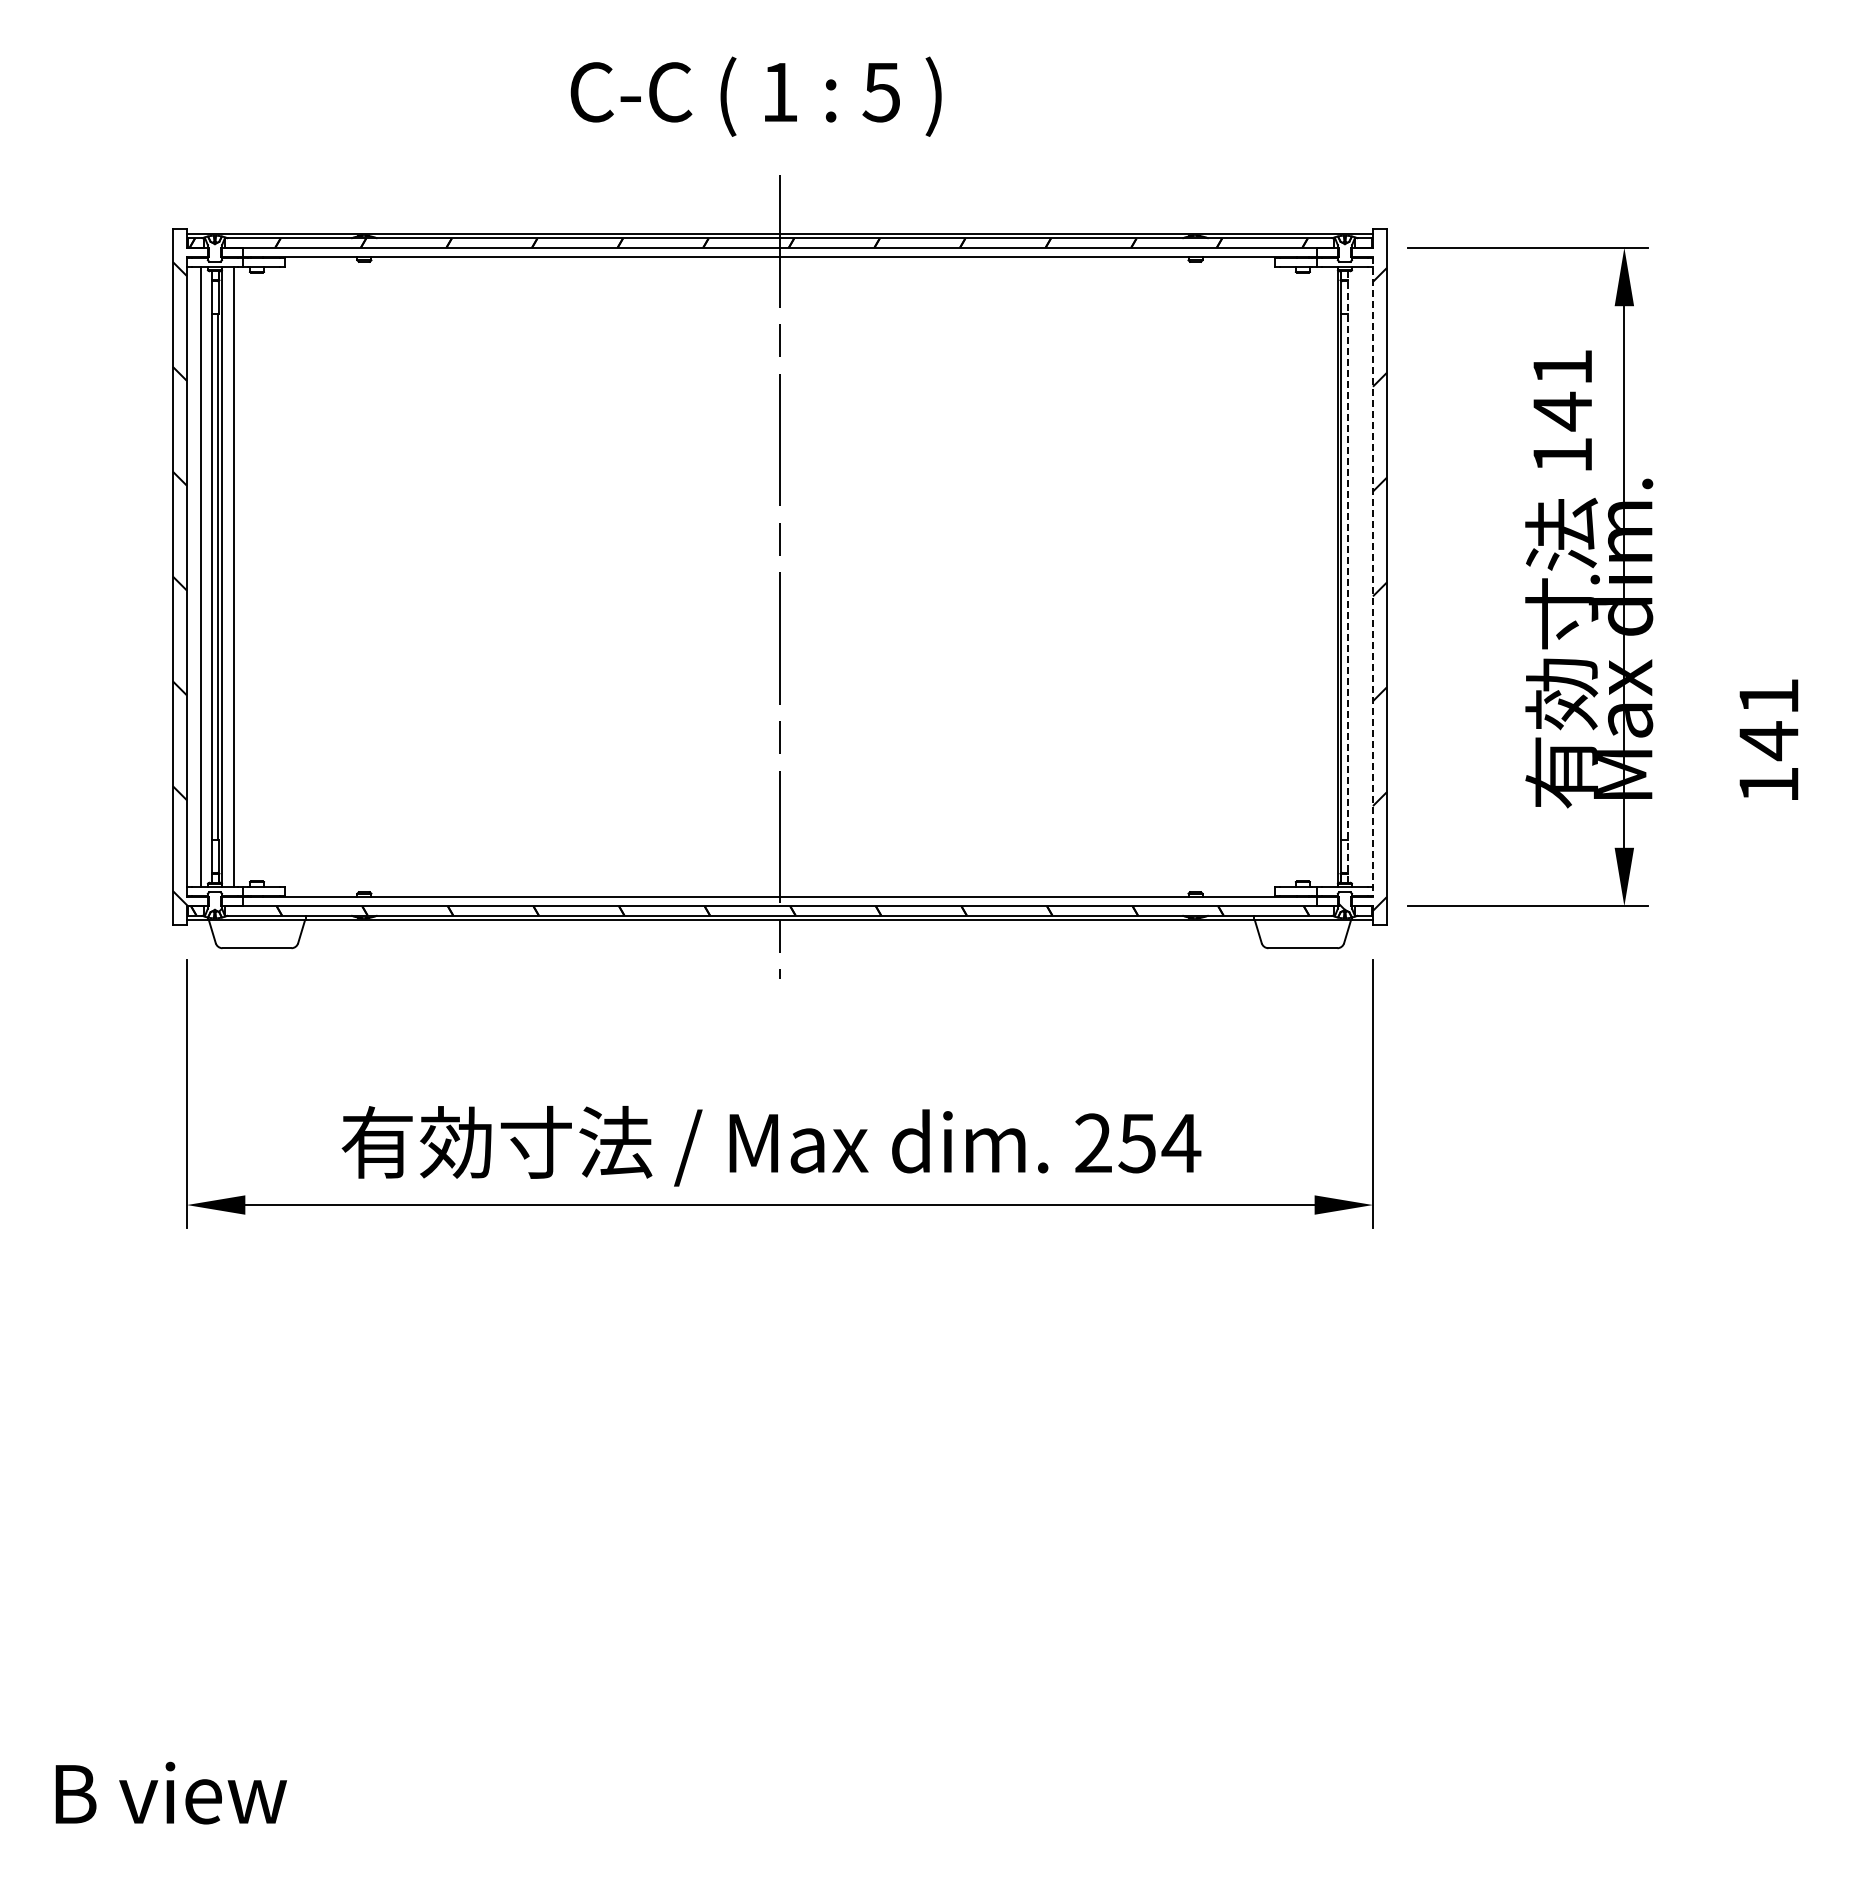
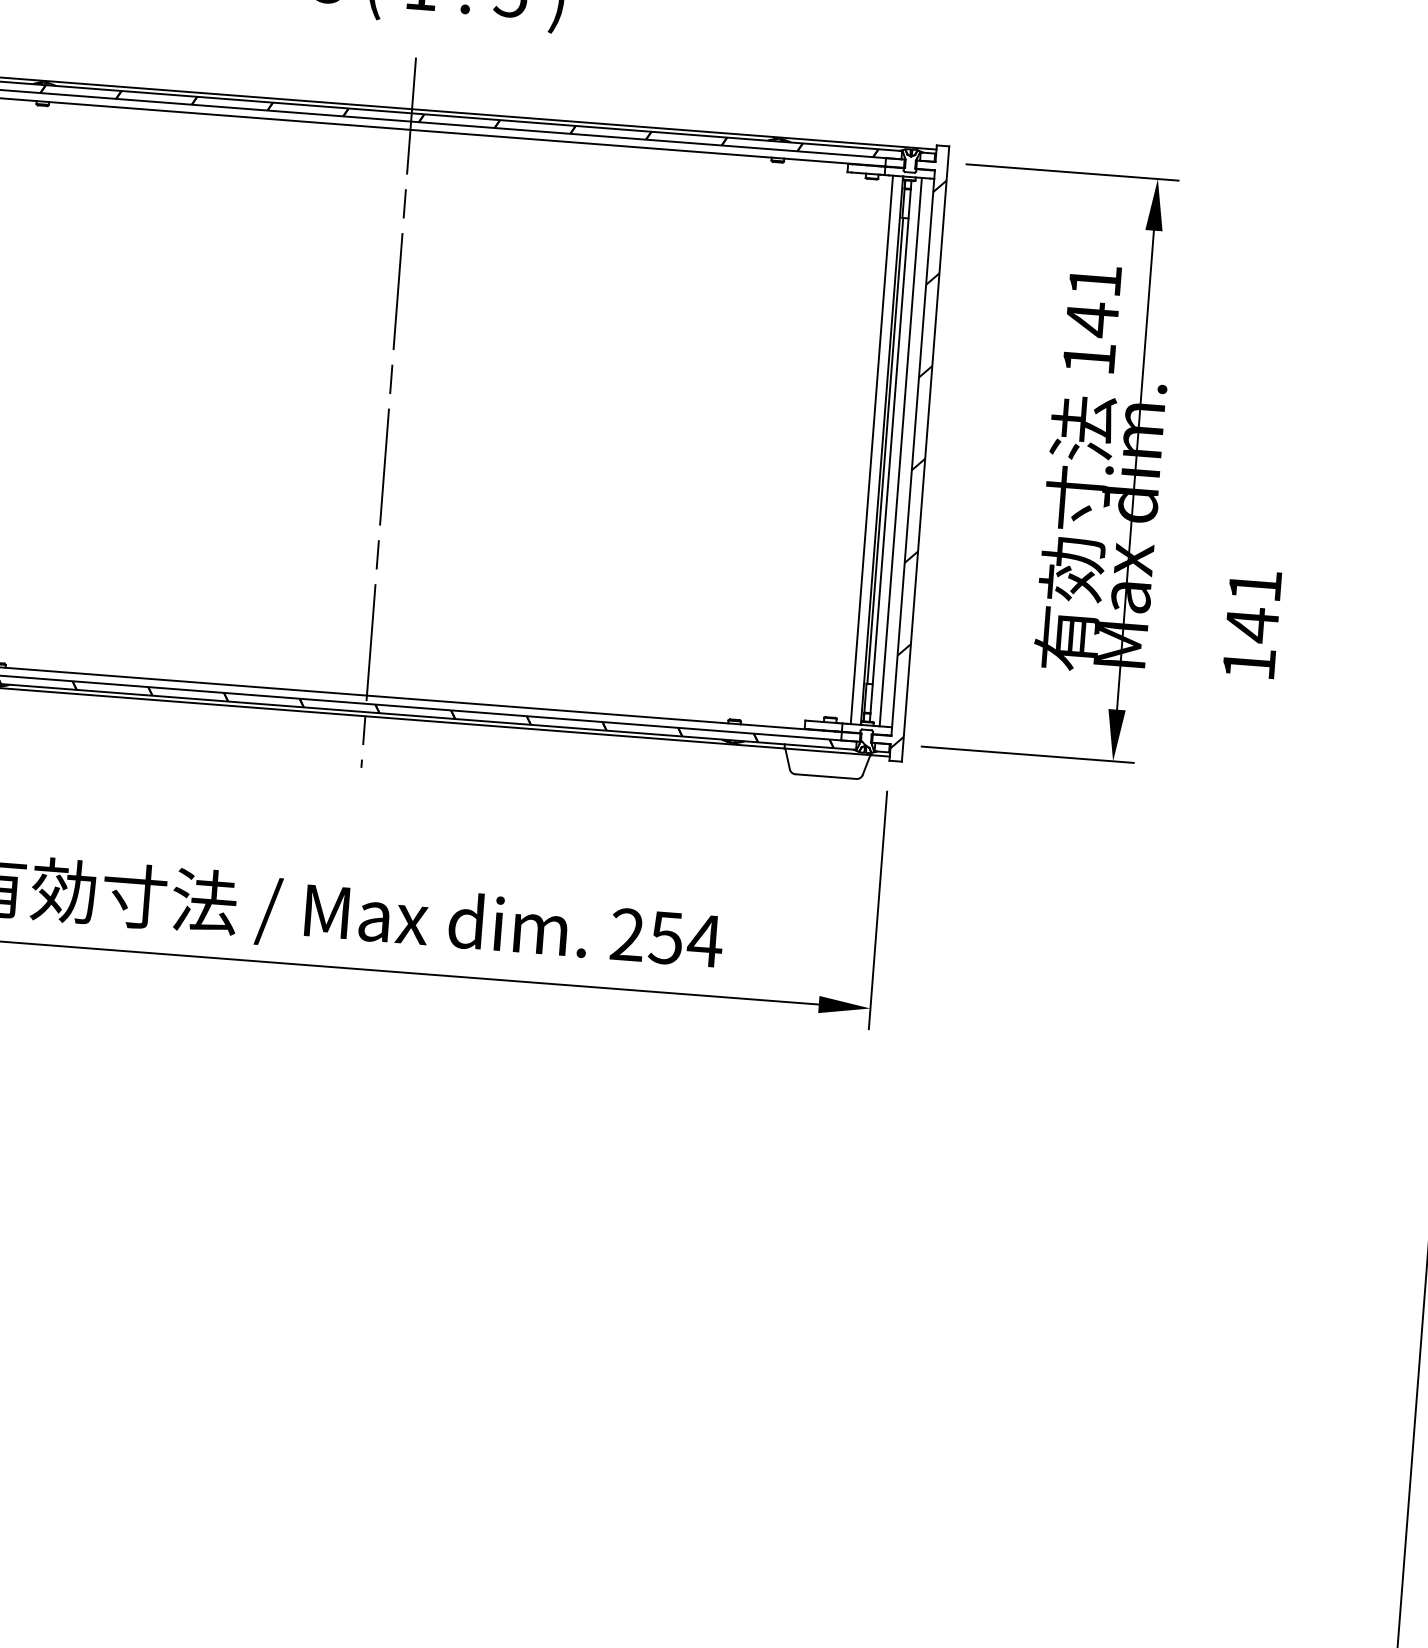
line: (1326, 576) -> (872, 449), added
line: (1358, 576) -> (900, 451), added
line: (1347, 577) -> (890, 451), dashed -> solid
line: (1372, 577) -> (912, 453), dashed -> solid

